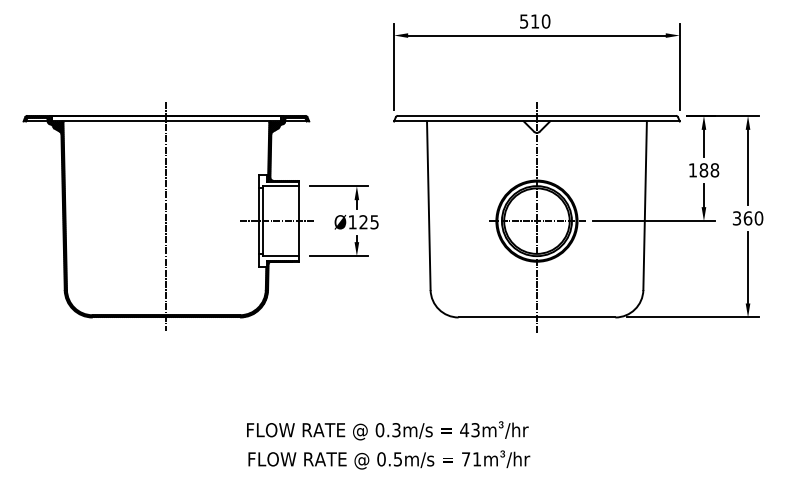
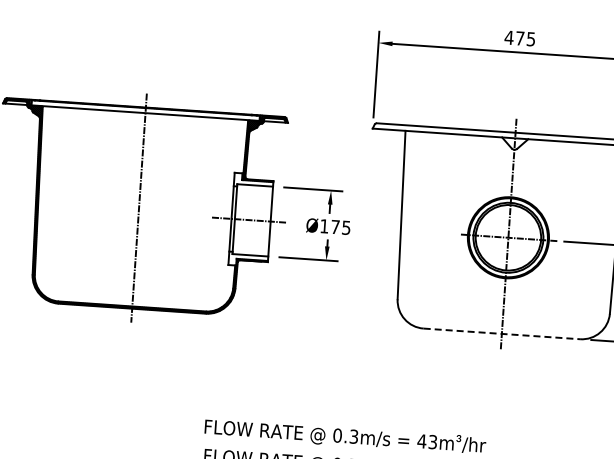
text: (534, 21) -> (519, 38), 510 -> 475
text: (363, 222) -> (335, 227), Ø125 -> Ø175
line: (537, 317) -> (502, 333), solid -> dashed

